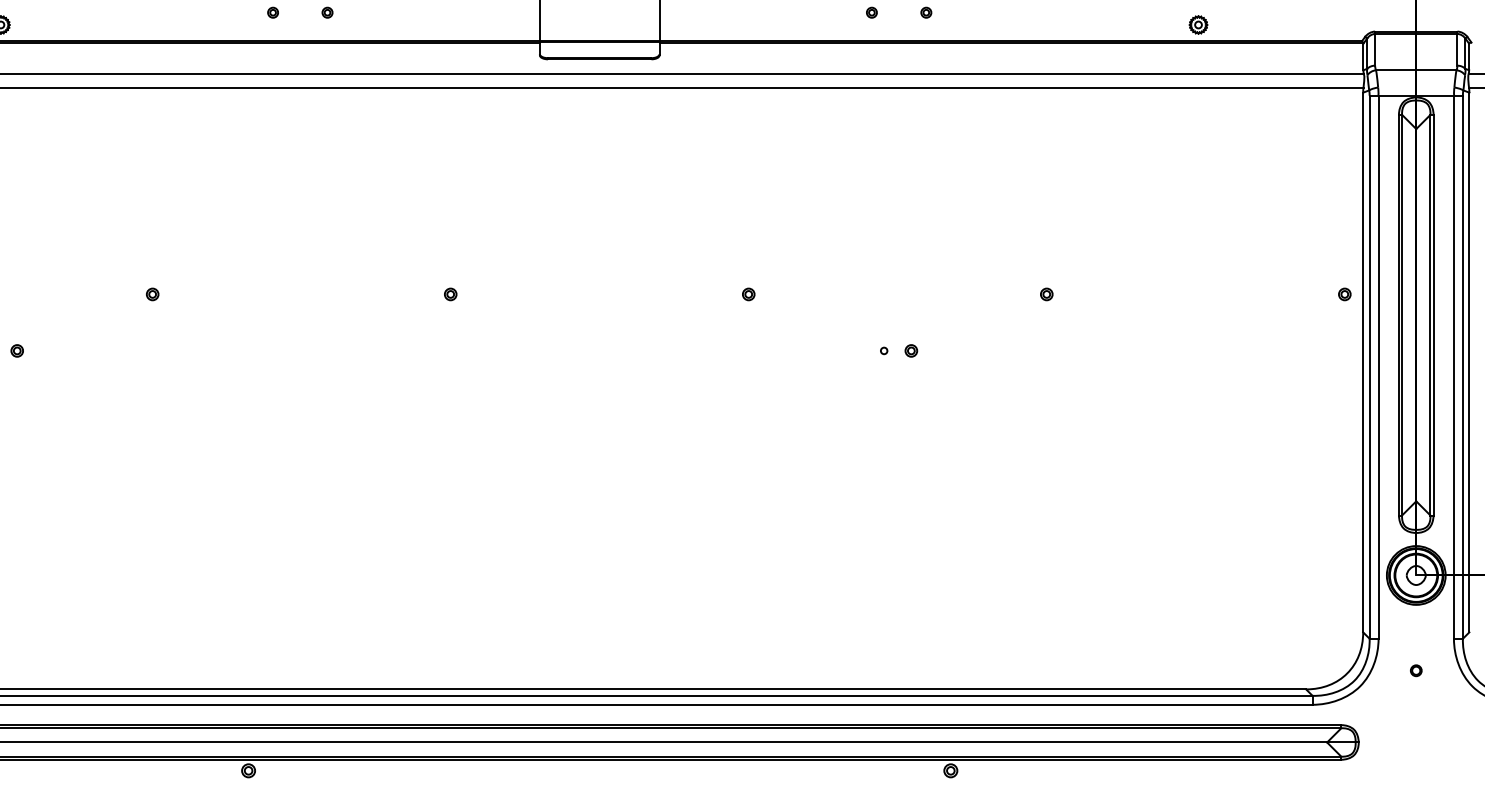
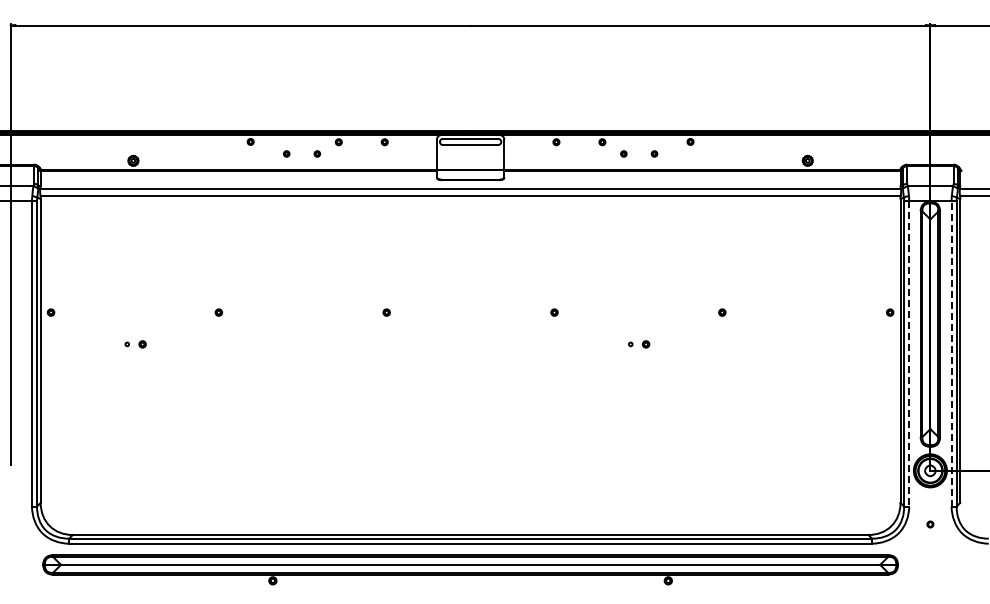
line: (1379, 367) -> (909, 353), solid -> dashed
line: (1453, 367) -> (951, 353), solid -> dashed

